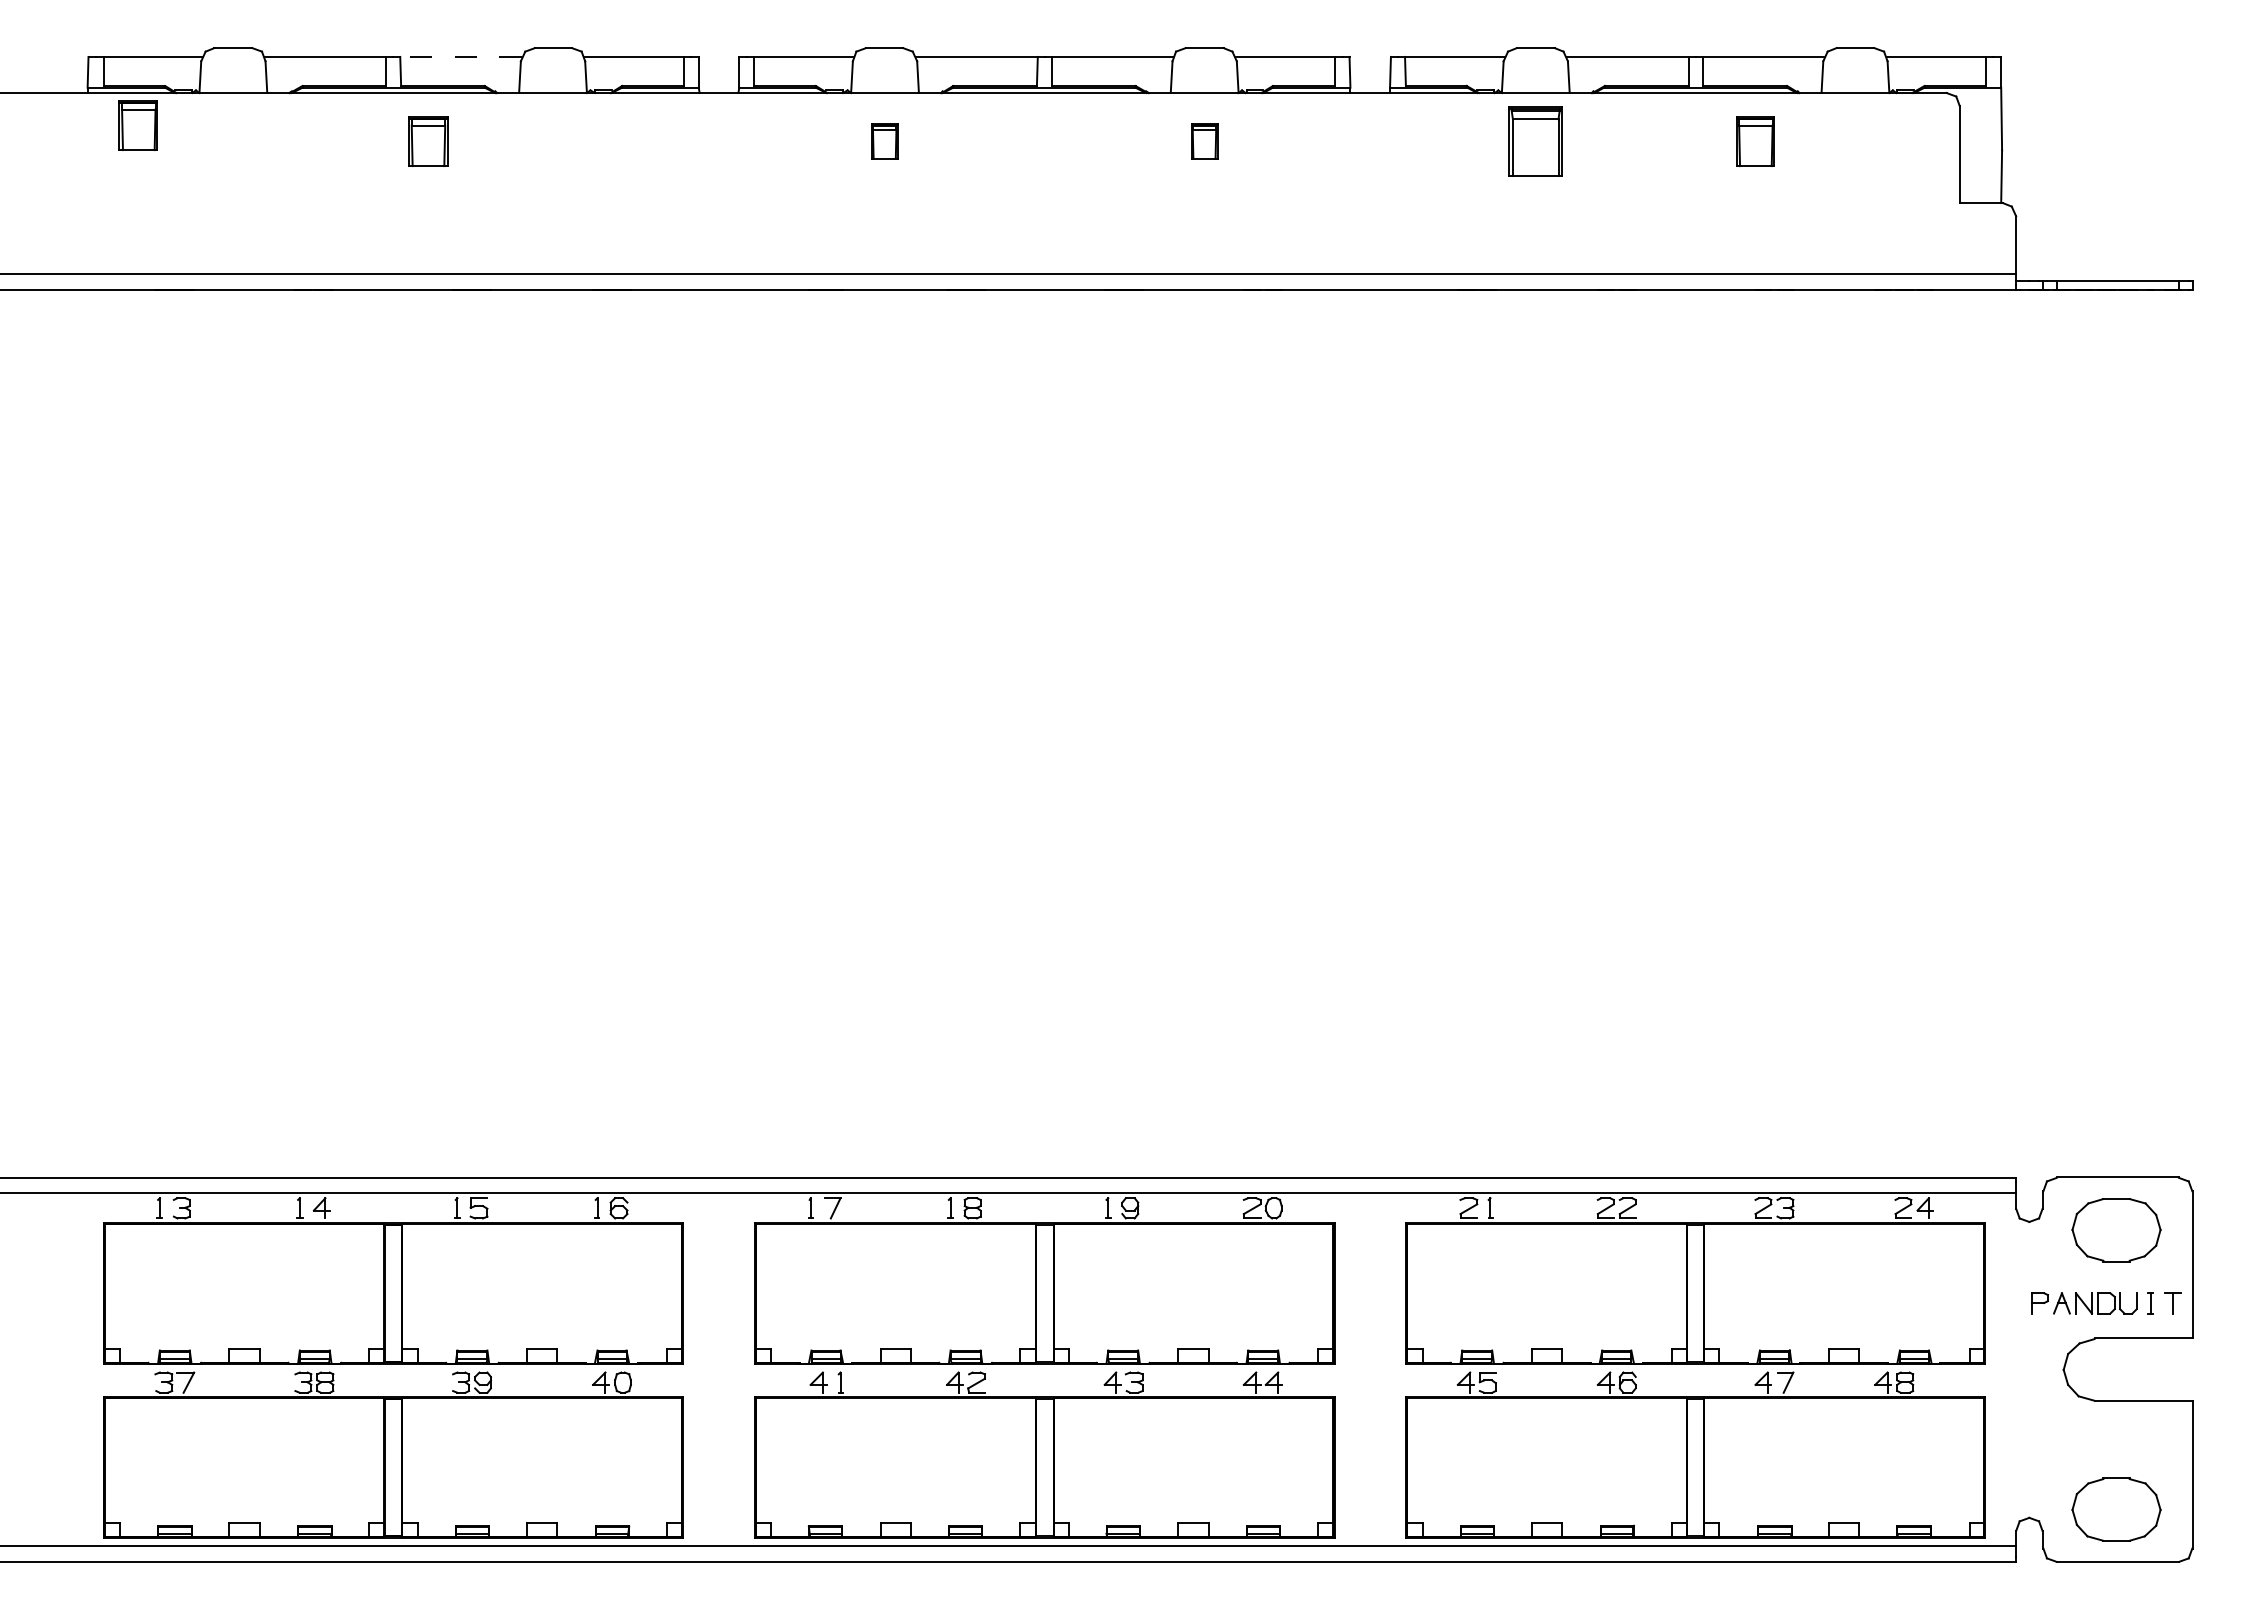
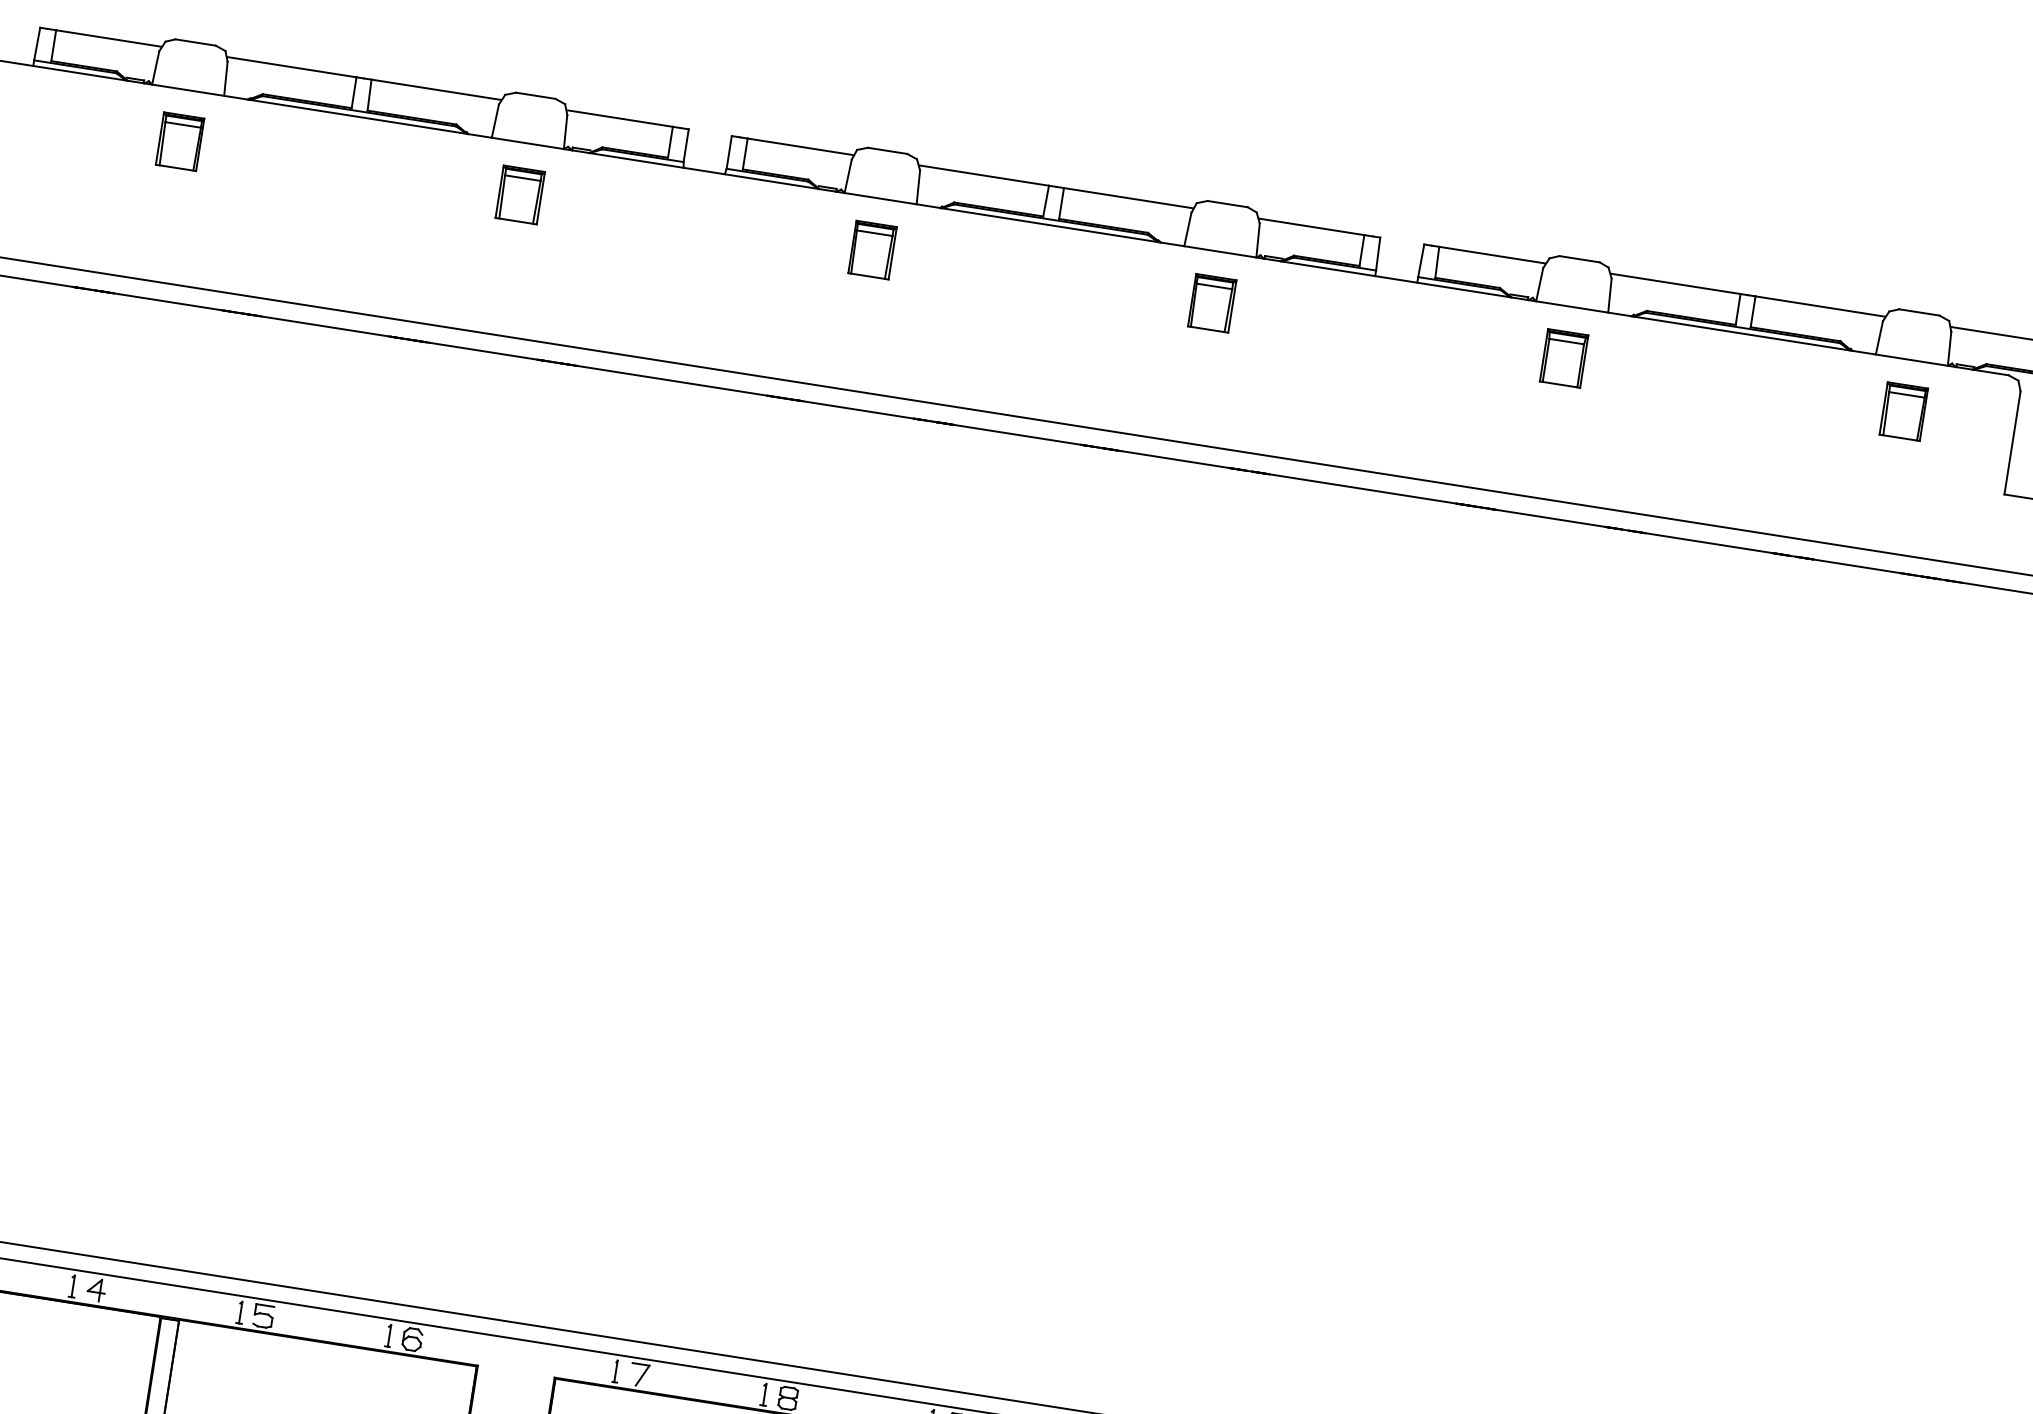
line: (460, 56) -> (435, 89), dashed -> solid
part: (137, 125) -> (179, 141), moved
part: (428, 141) -> (520, 195), moved
part: (884, 141) -> (872, 250), size x1.43
part: (1204, 141) -> (1212, 303), size x1.43
part: (1535, 141) -> (1563, 358), size x0.71
part: (1755, 141) -> (1903, 411), moved

